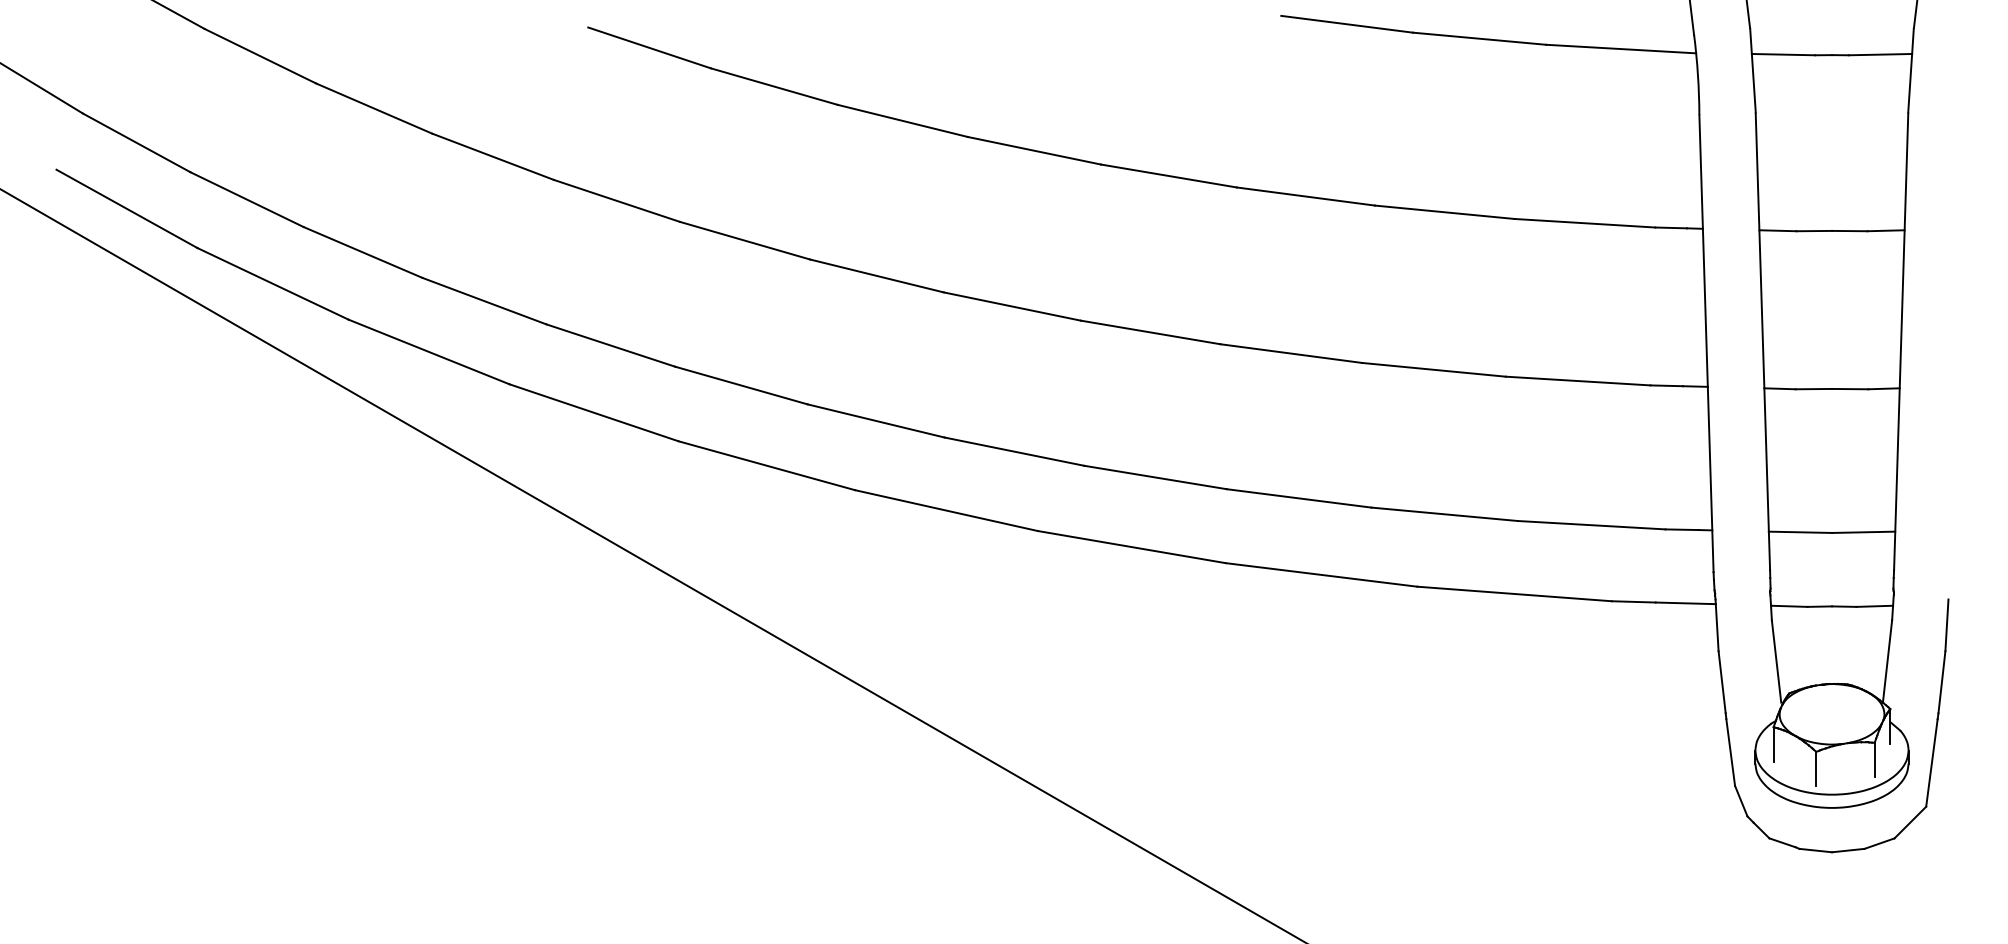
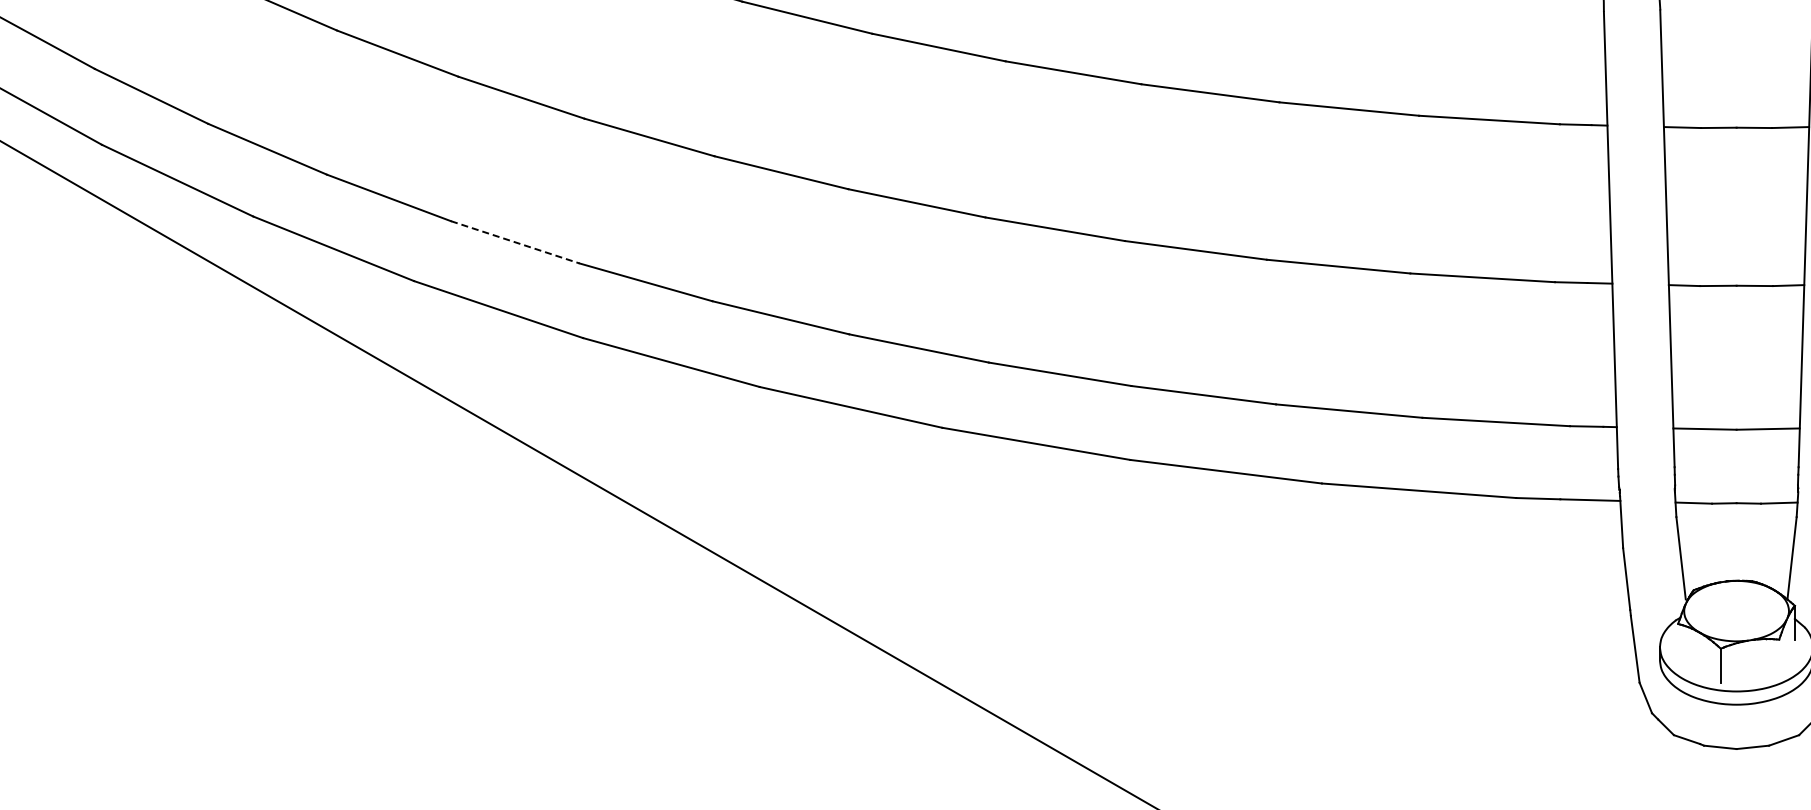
line: (610, 345) -> (515, 242), solid -> dashed
line: (1773, 744) -> (1678, 641), removed
line: (1874, 759) -> (1779, 656), removed

